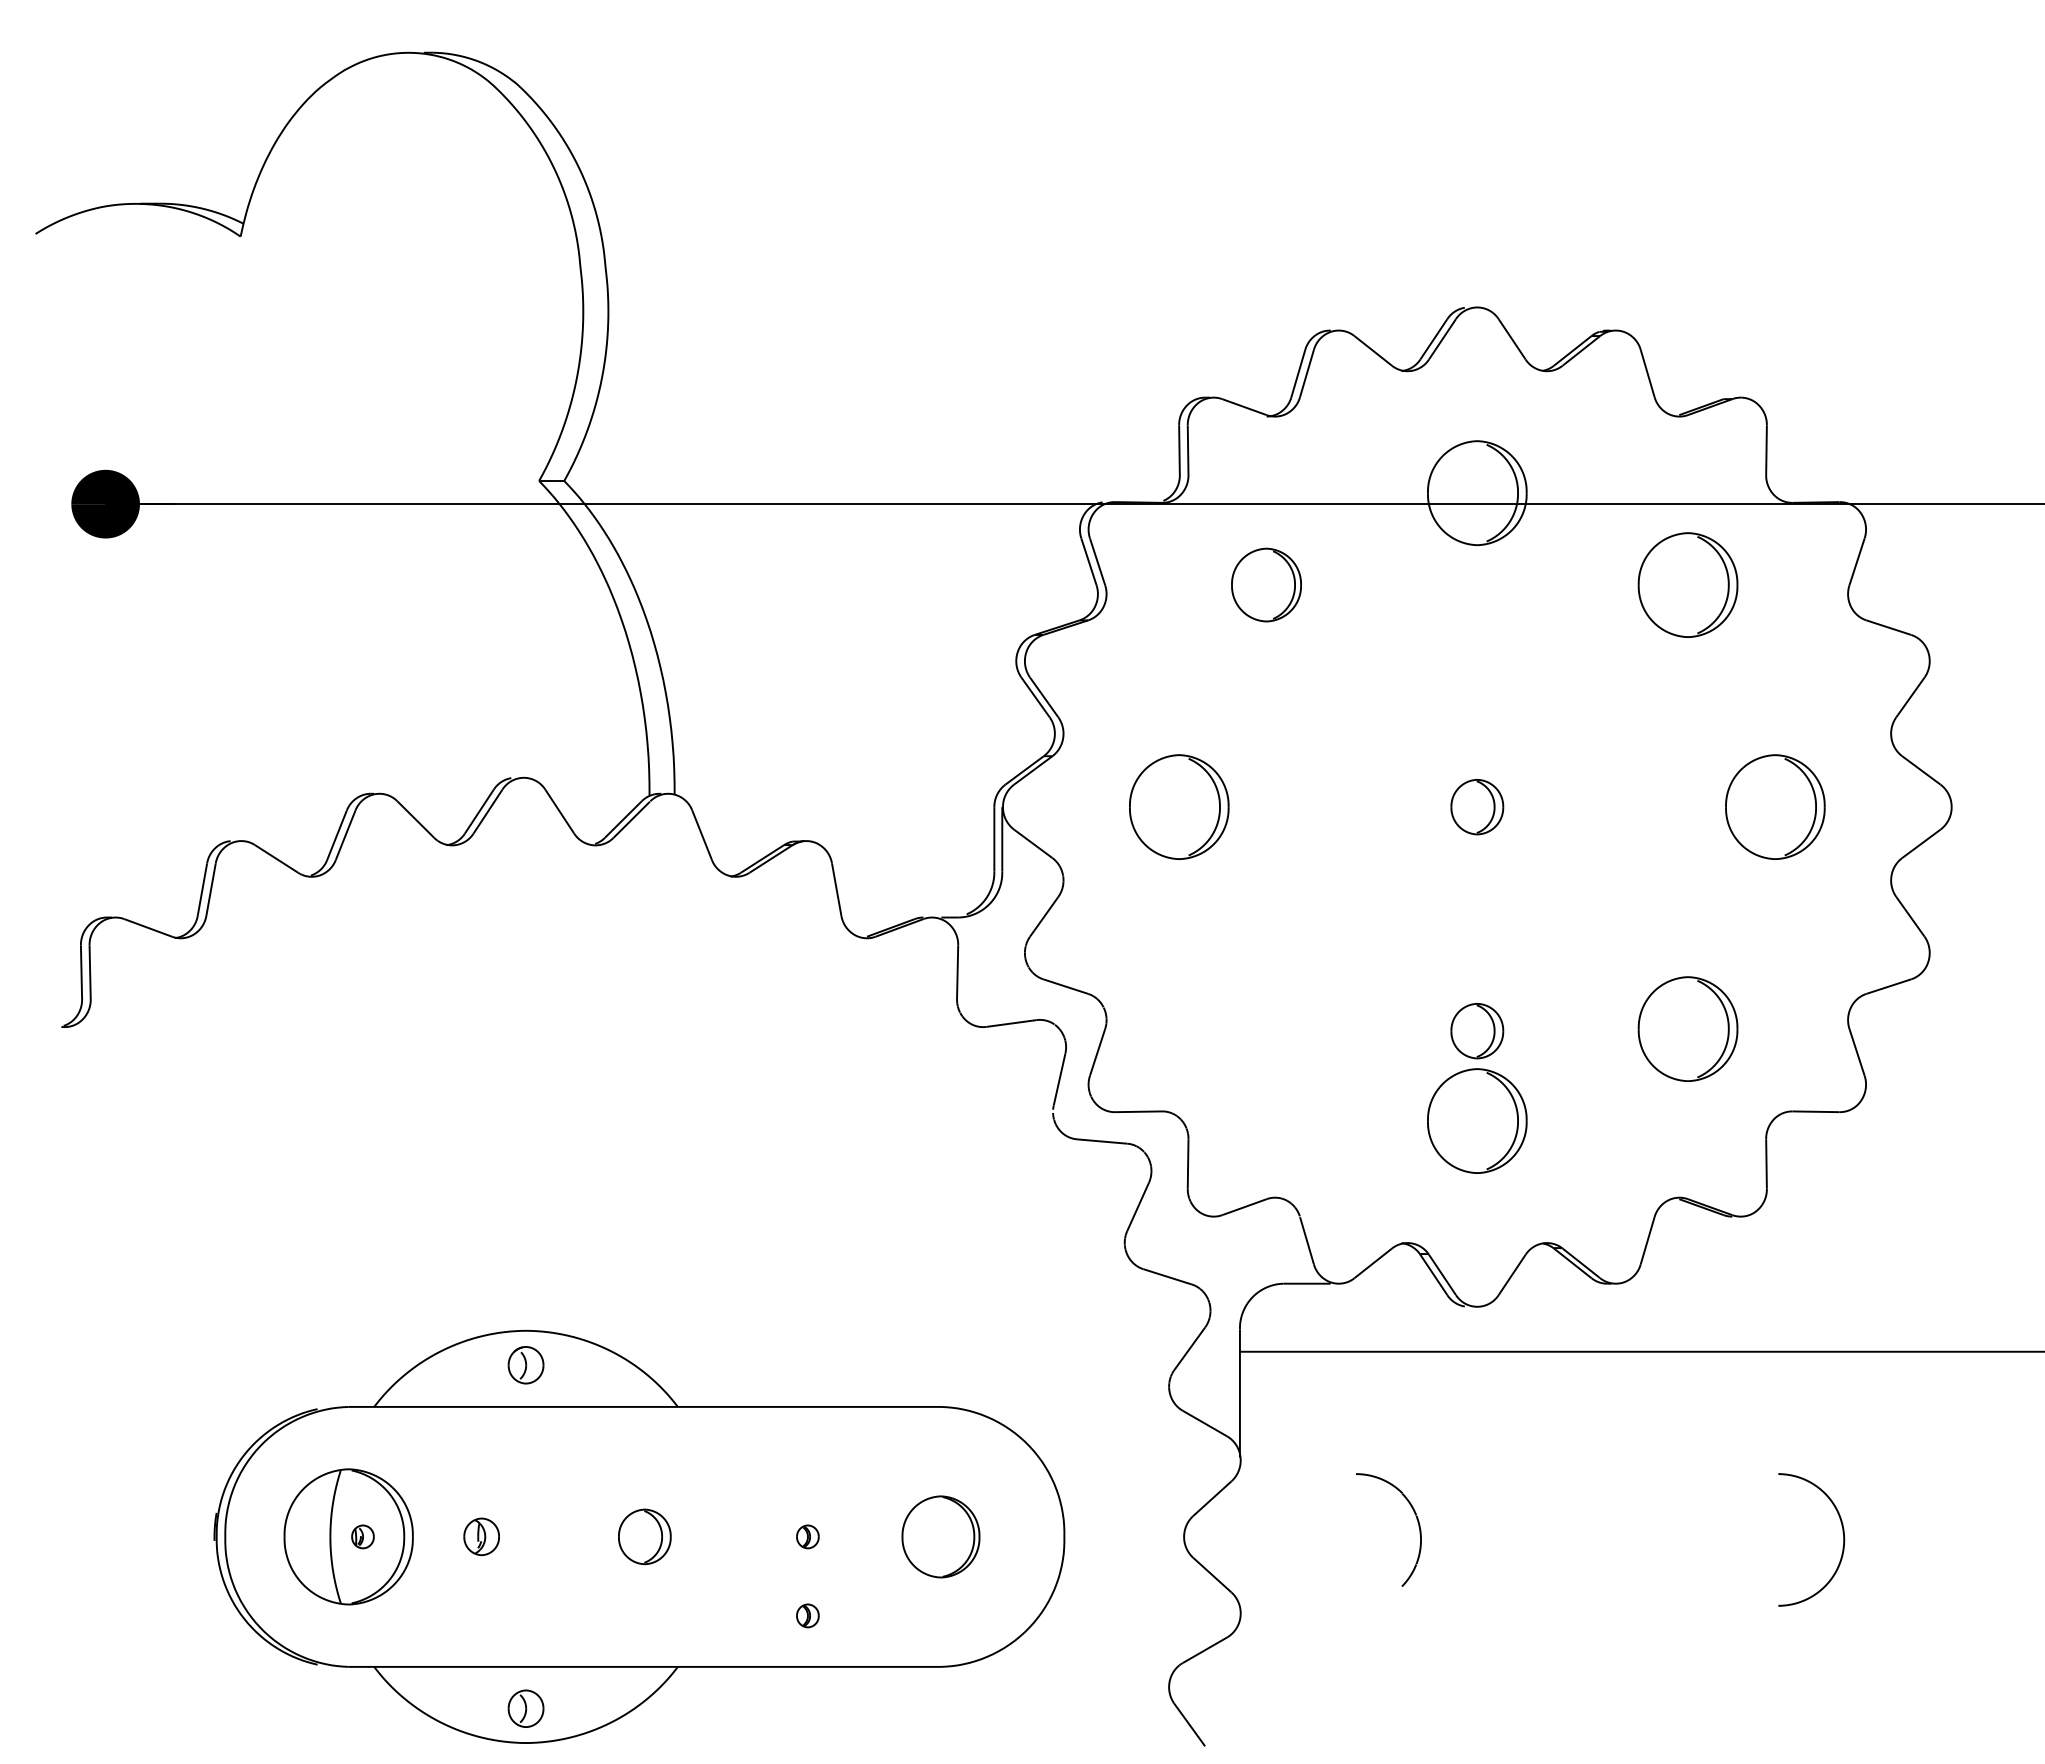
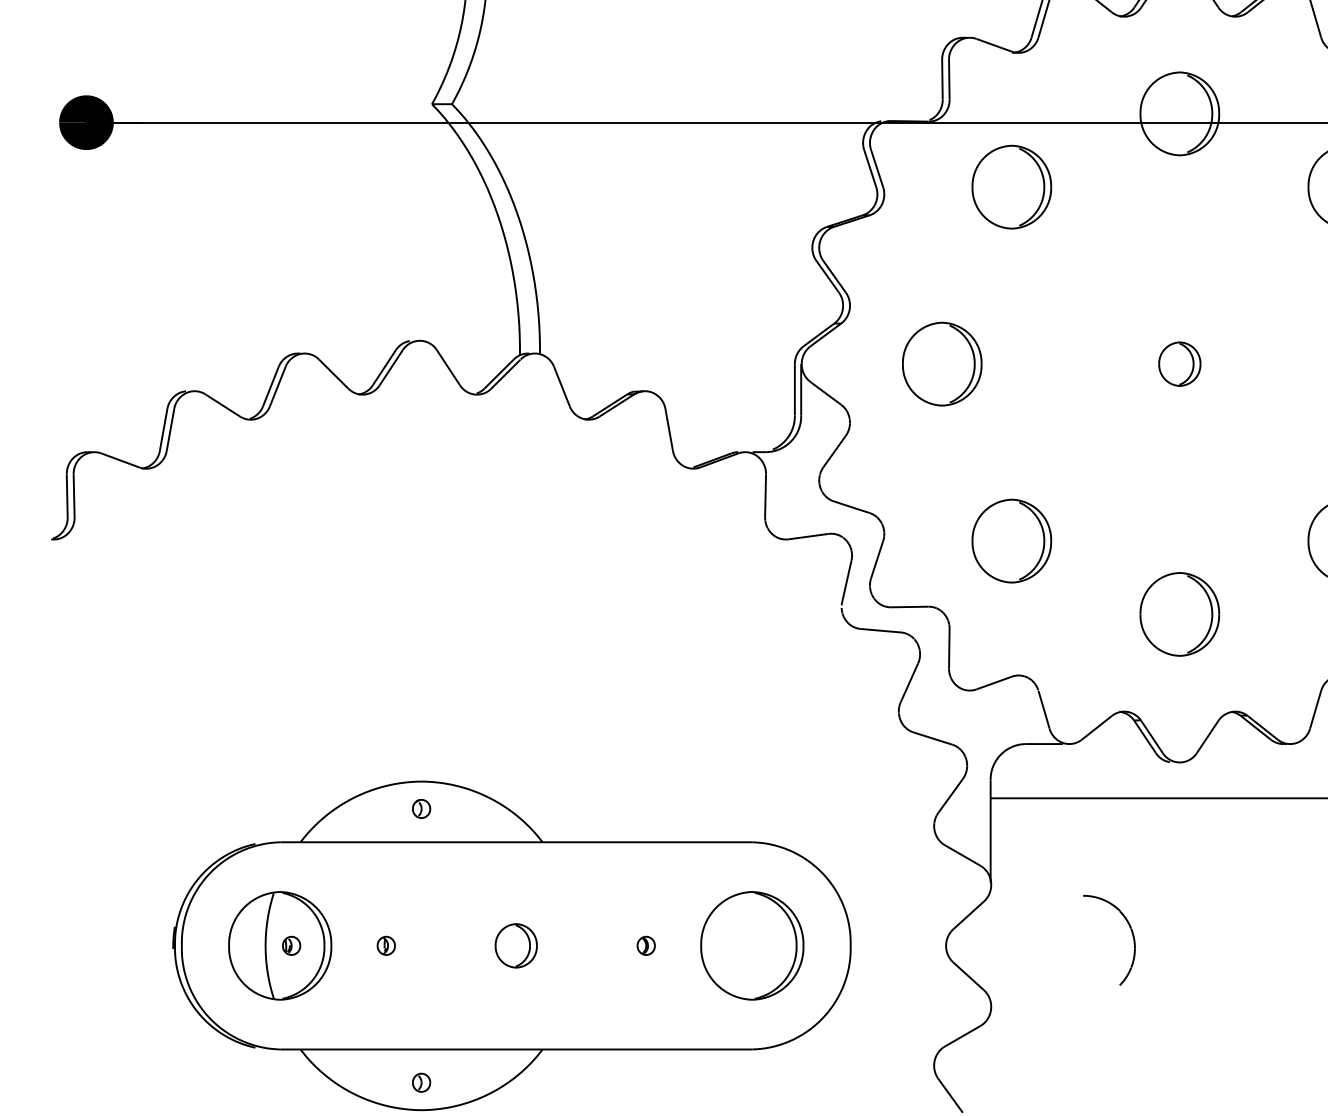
part: (1266, 584) -> (1011, 186), size x1.43
part: (1266, 1028) -> (1011, 540), added
part: (1477, 1031) -> (1179, 543), removed
part: (525, 1364) -> (421, 808), size x0.62
part: (481, 1536) -> (386, 945), size x0.62
part: (940, 1536) -> (751, 945), size x1.67
part: (807, 1615) -> (645, 1008), removed
part: (525, 1708) -> (421, 1082), size x0.62

